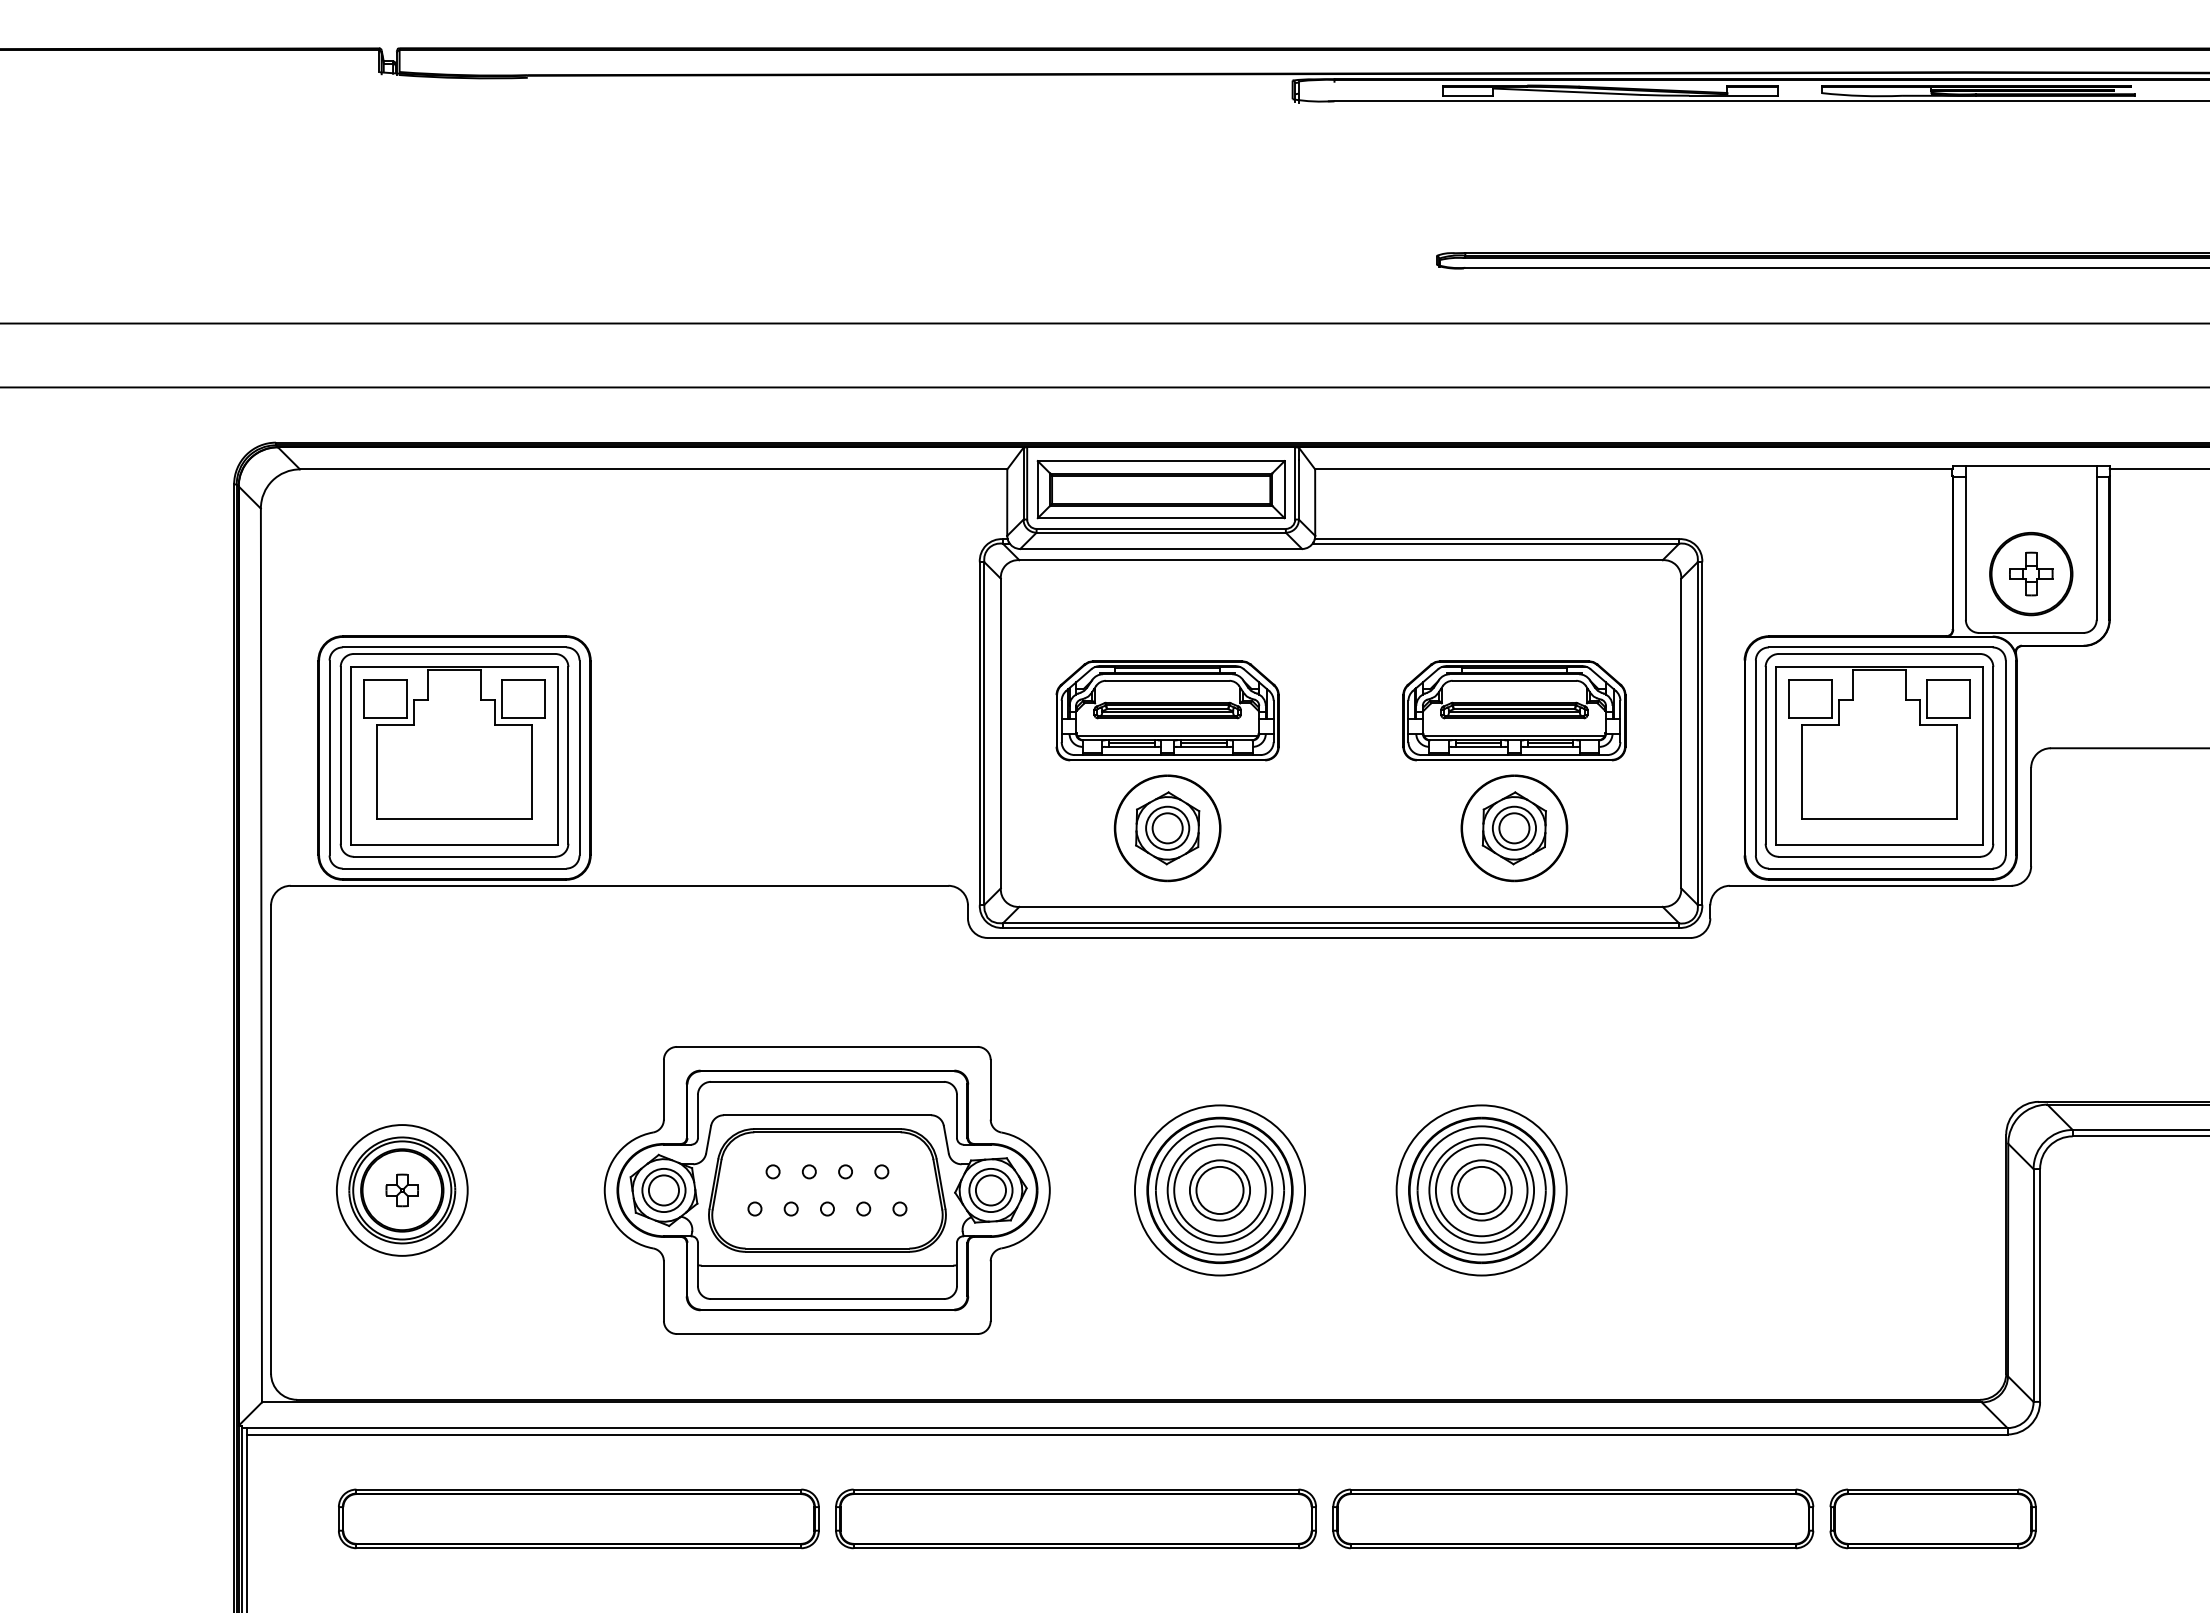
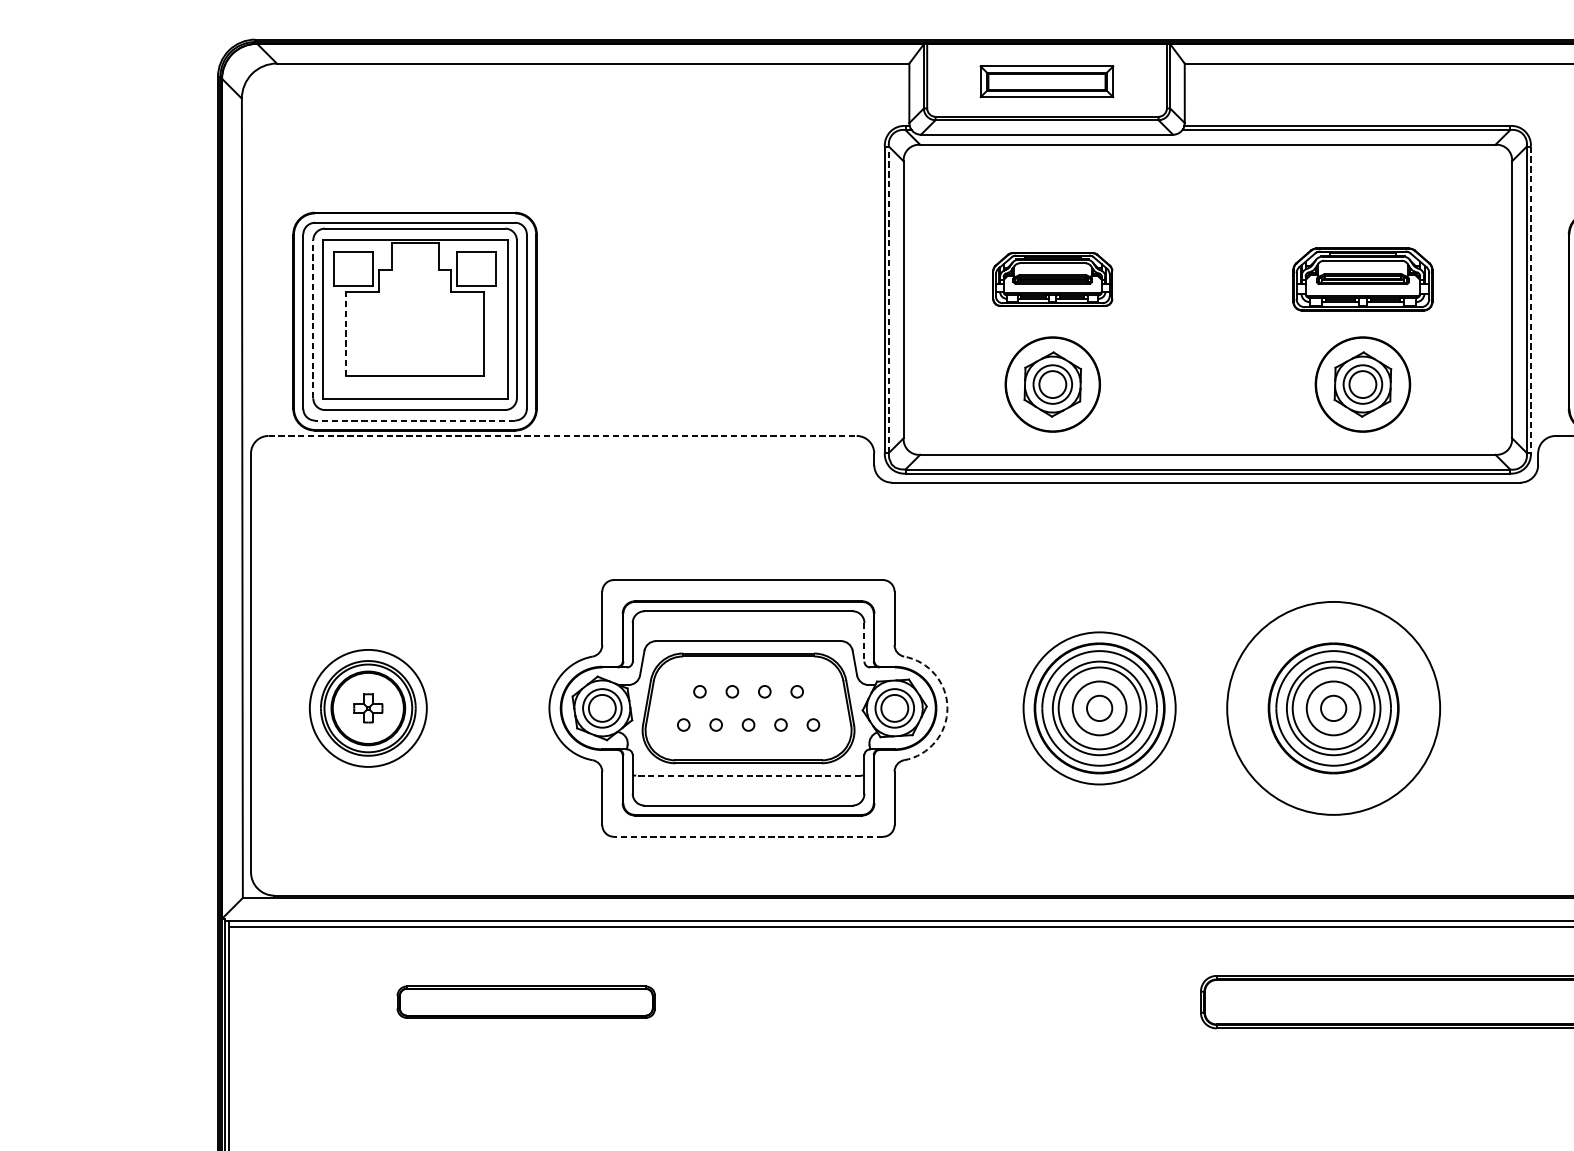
part: (1160, 489) -> (1046, 81), size x0.6
part: (1167, 710) -> (1052, 279), size x0.6
part: (1514, 710) -> (1363, 279), size x0.7
line: (984, 733) -> (889, 299), solid -> dashed
line: (1702, 734) -> (1531, 300), solid -> dashed
line: (340, 754) -> (313, 318), solid -> dashed
line: (377, 771) -> (346, 333), solid -> dashed
line: (454, 868) -> (415, 420), solid -> dashed
line: (619, 885) -> (562, 435), solid -> dashed
line: (957, 1116) -> (864, 642), solid -> dashed
arc: (1049, 1190) -> (947, 708), solid -> dashed
circle: (1219, 1190) -> (1099, 708), size x0.6
circle: (1481, 1190) -> (1333, 708), size x0.6
circle: (1481, 1190) -> (1333, 708), size x1.4
line: (827, 1265) -> (748, 775), solid -> dashed
line: (826, 1334) -> (747, 837), solid -> dashed
part: (578, 1518) -> (525, 1001), size x0.6
part: (1075, 1518) -> (970, 1001), removed

